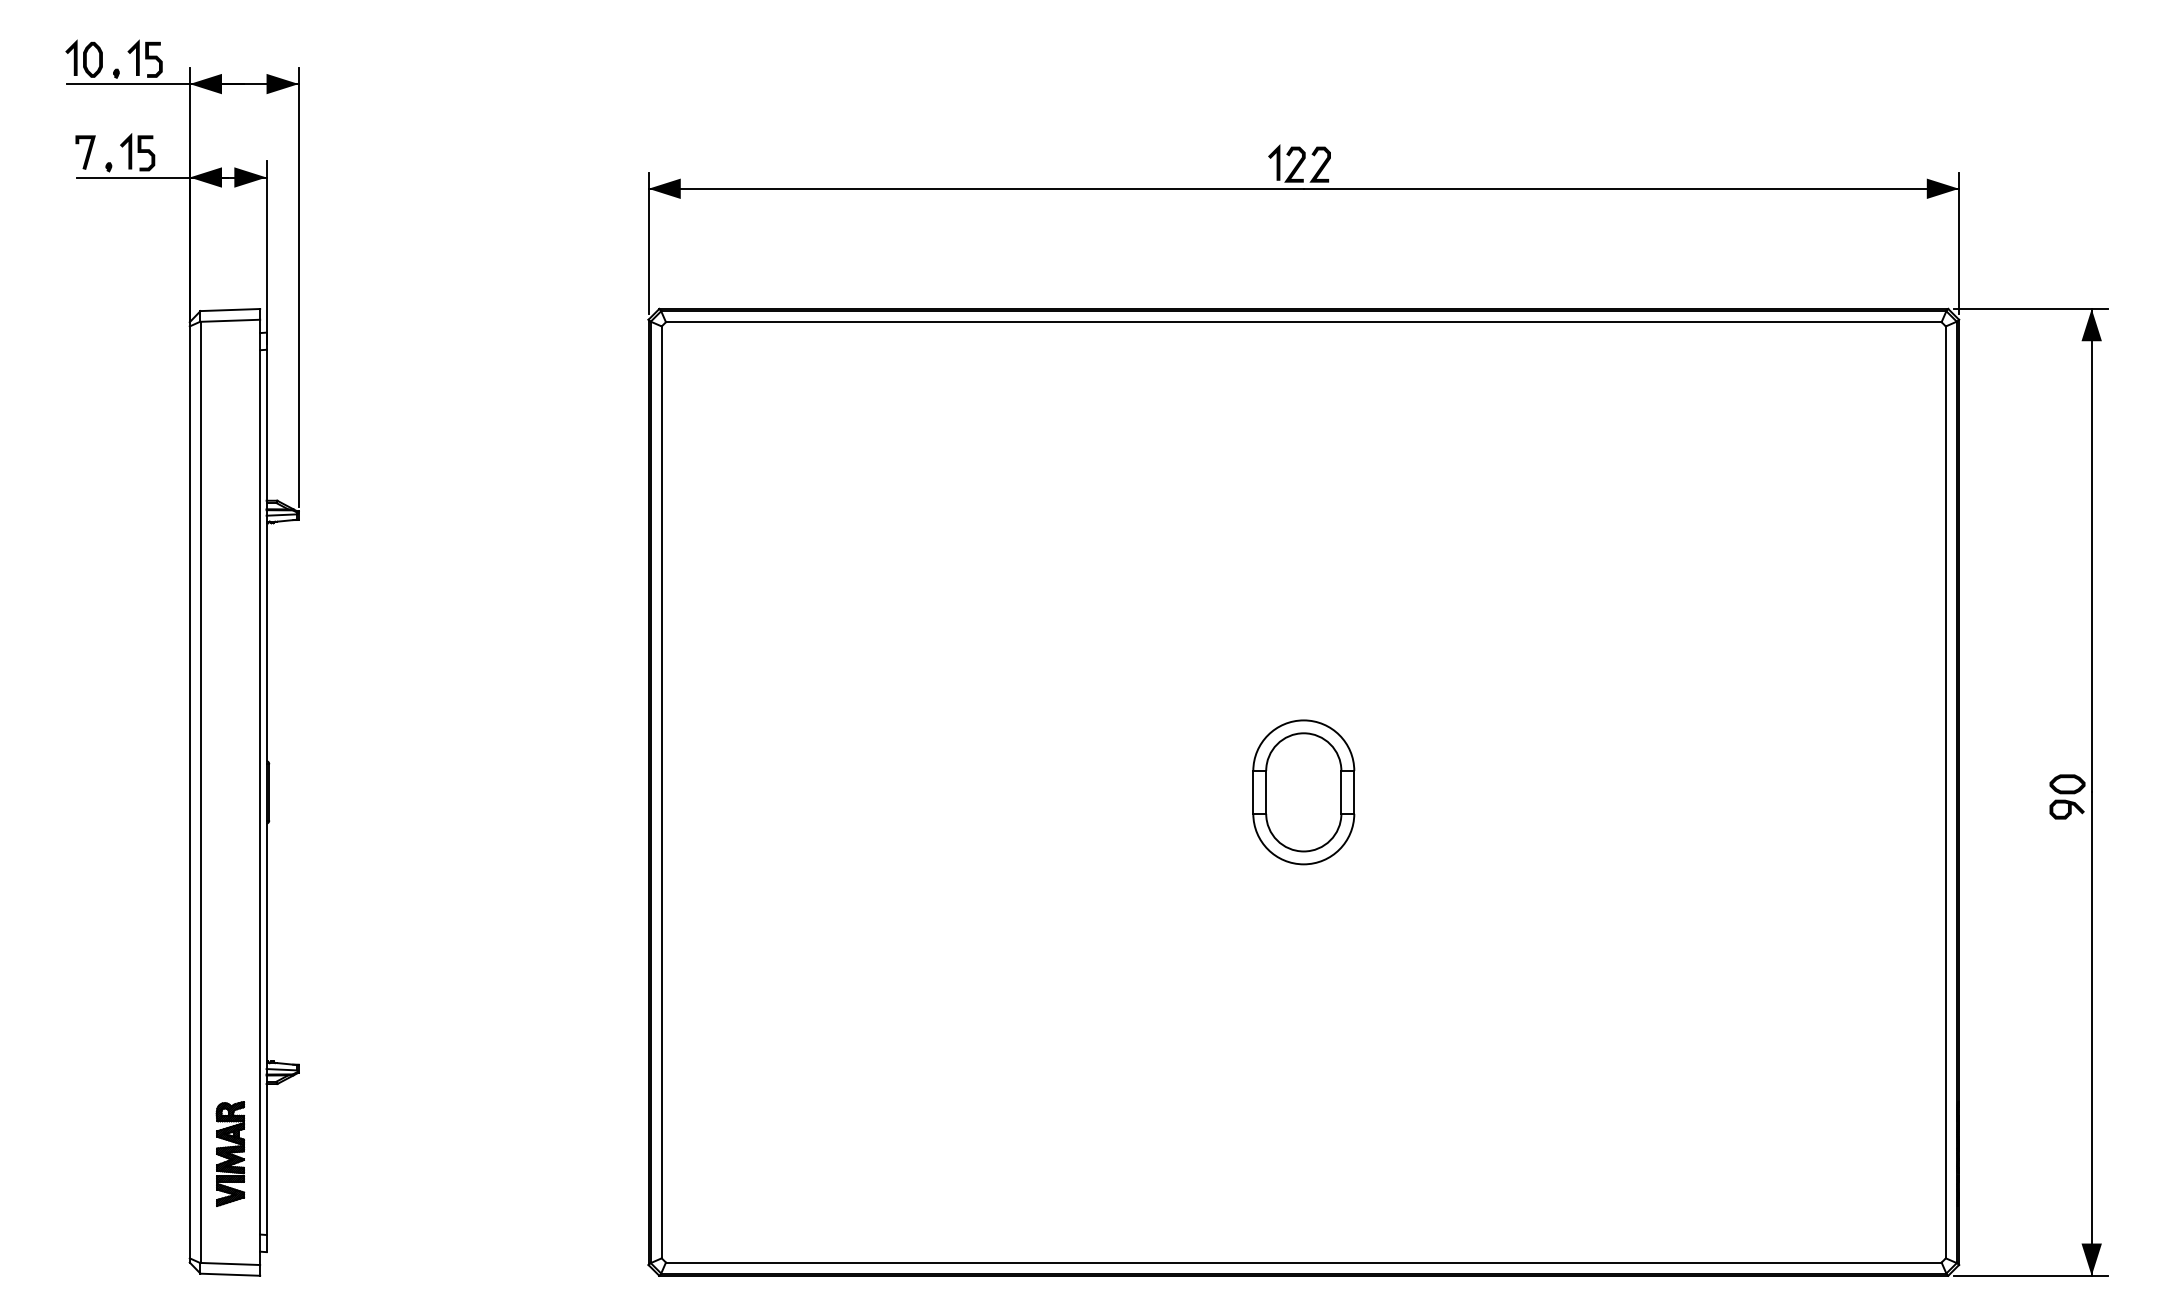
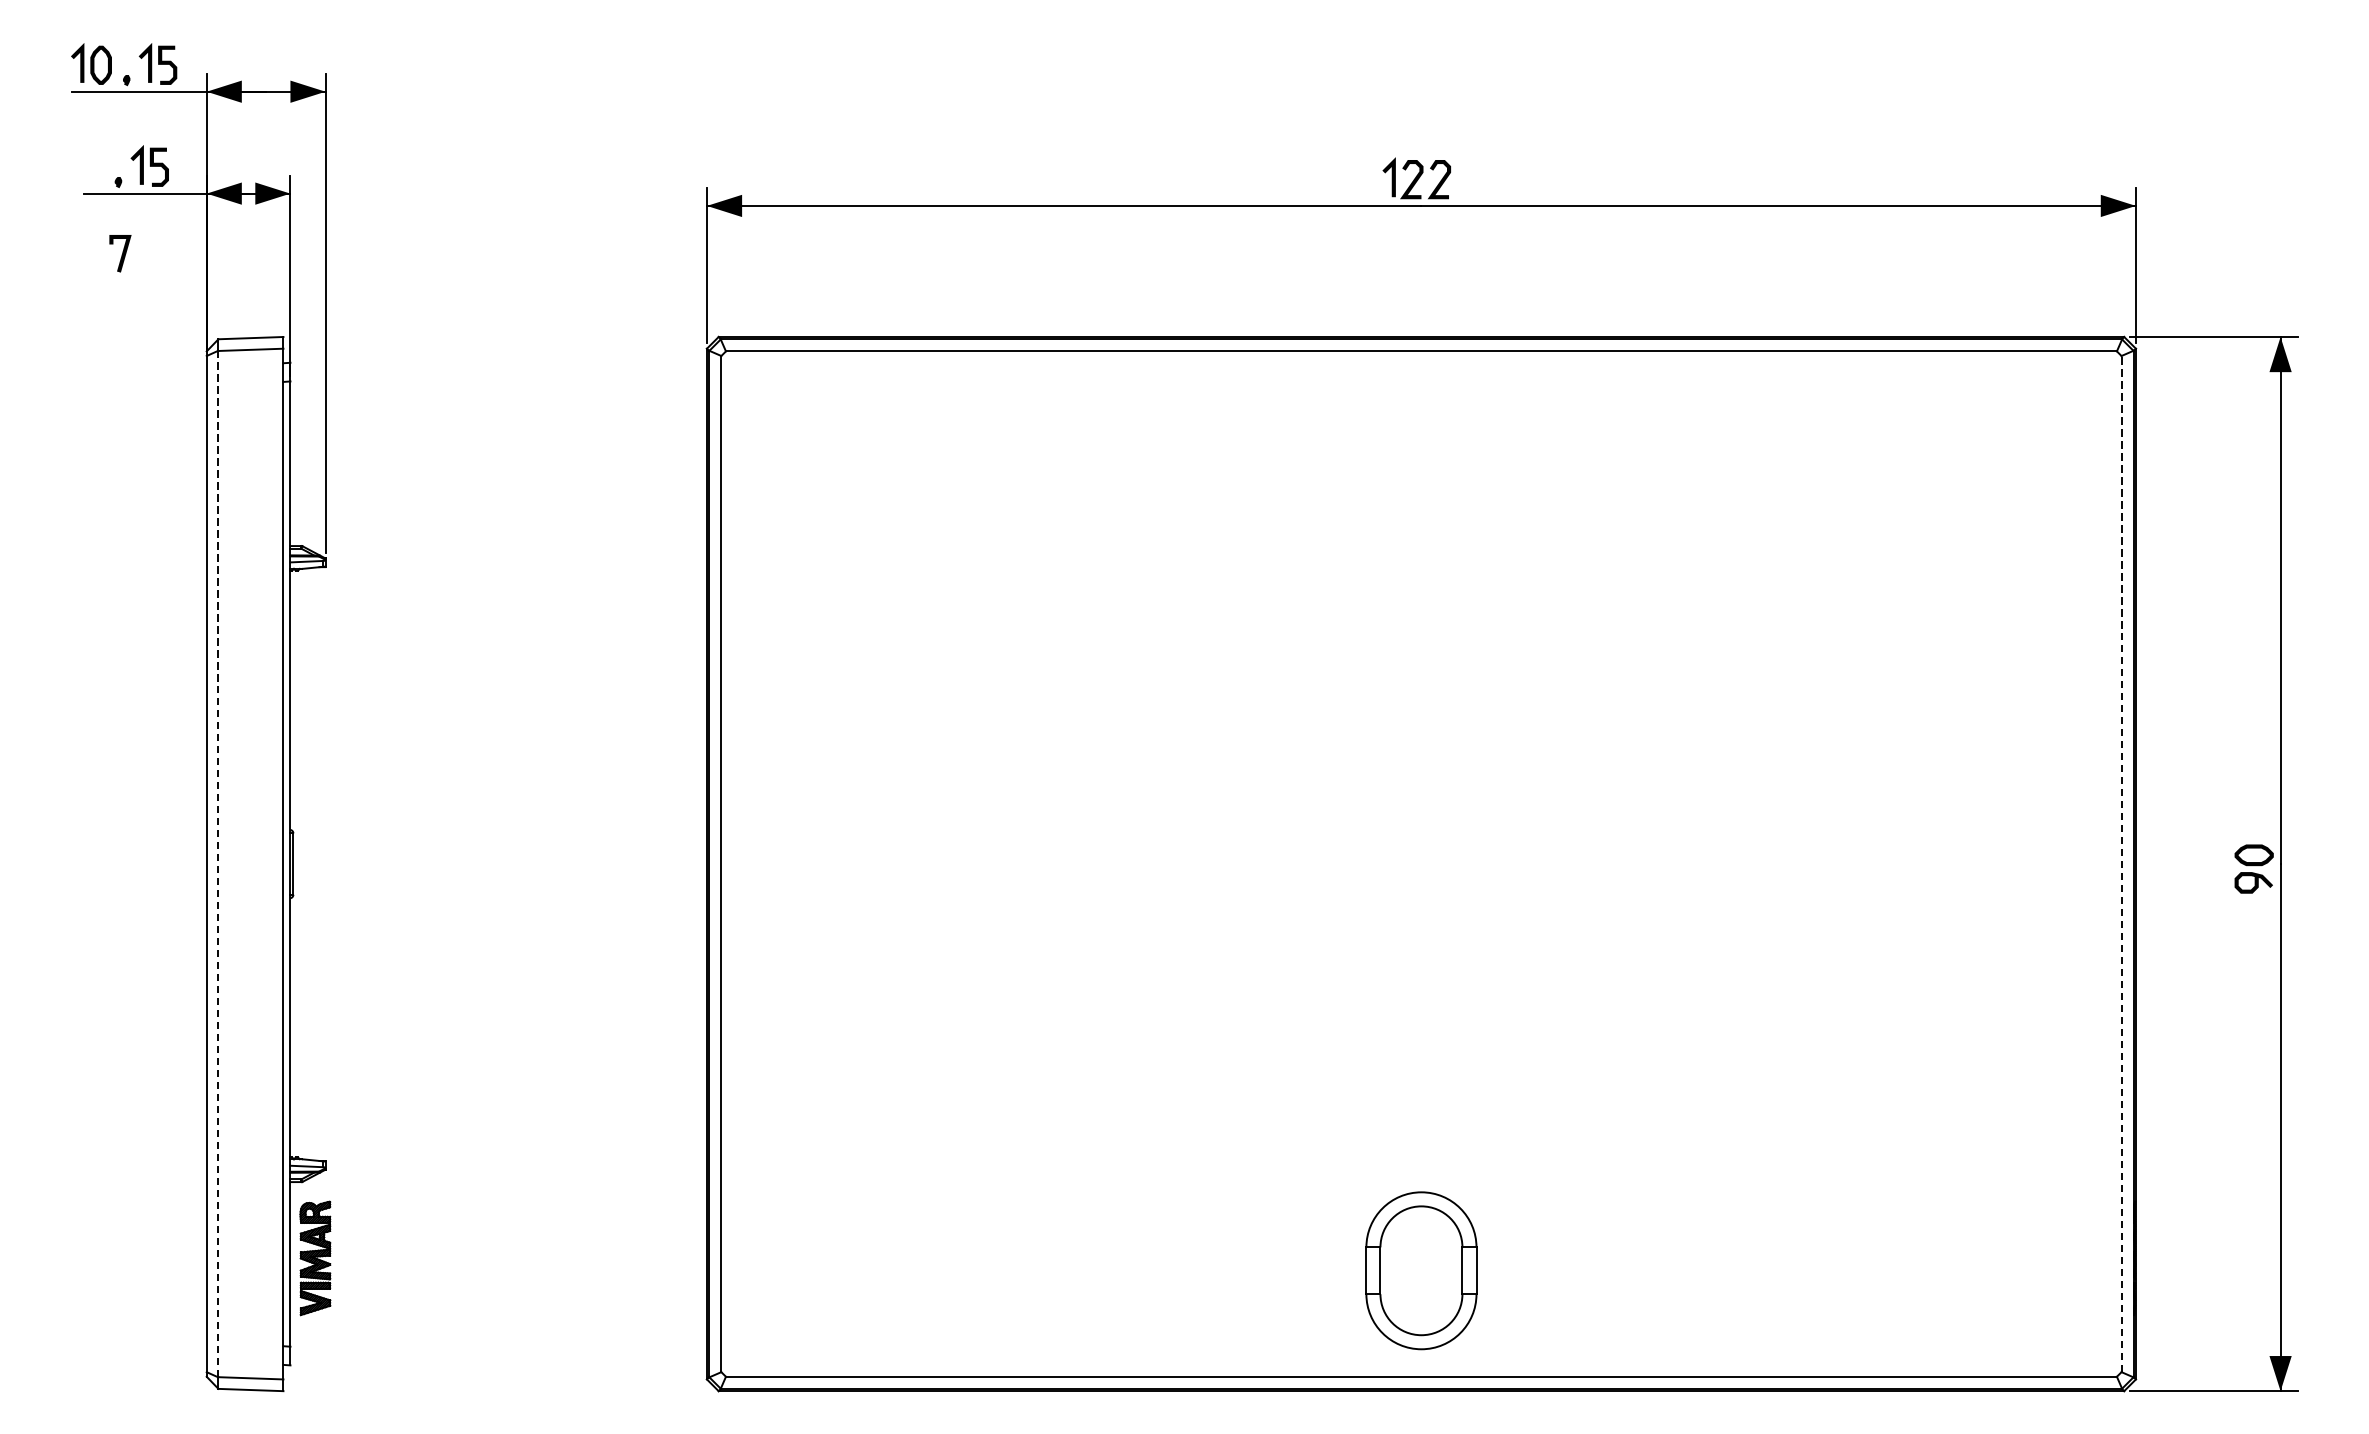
line: (87, 152) -> (122, 253), moved
line: (200, 792) -> (218, 864), solid -> dashed
part: (1303, 792) -> (1421, 1270), moved
line: (1945, 792) -> (2121, 864), solid -> dashed
part: (230, 1153) -> (315, 1257), moved

